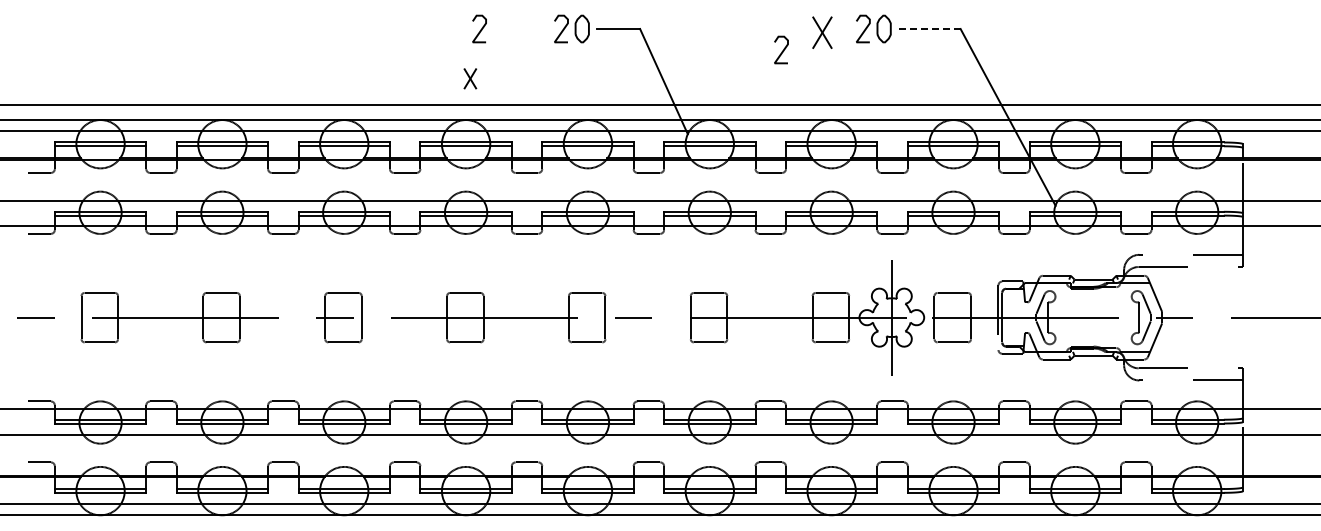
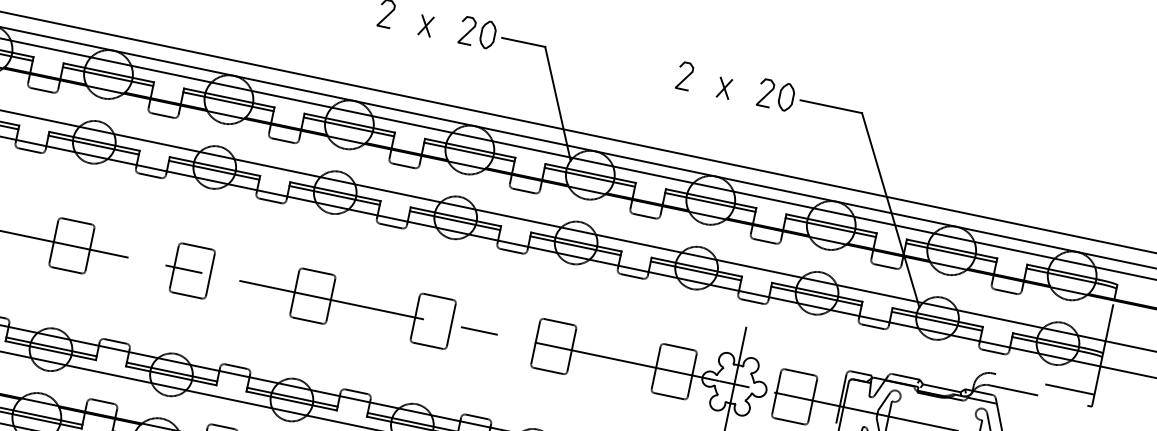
line: (929, 29) -> (831, 107), dashed -> solid
part: (821, 32) -> (723, 87), size x0.62
curve: (782, 50) -> (685, 76), moved
part: (470, 78) -> (426, 25), moved

